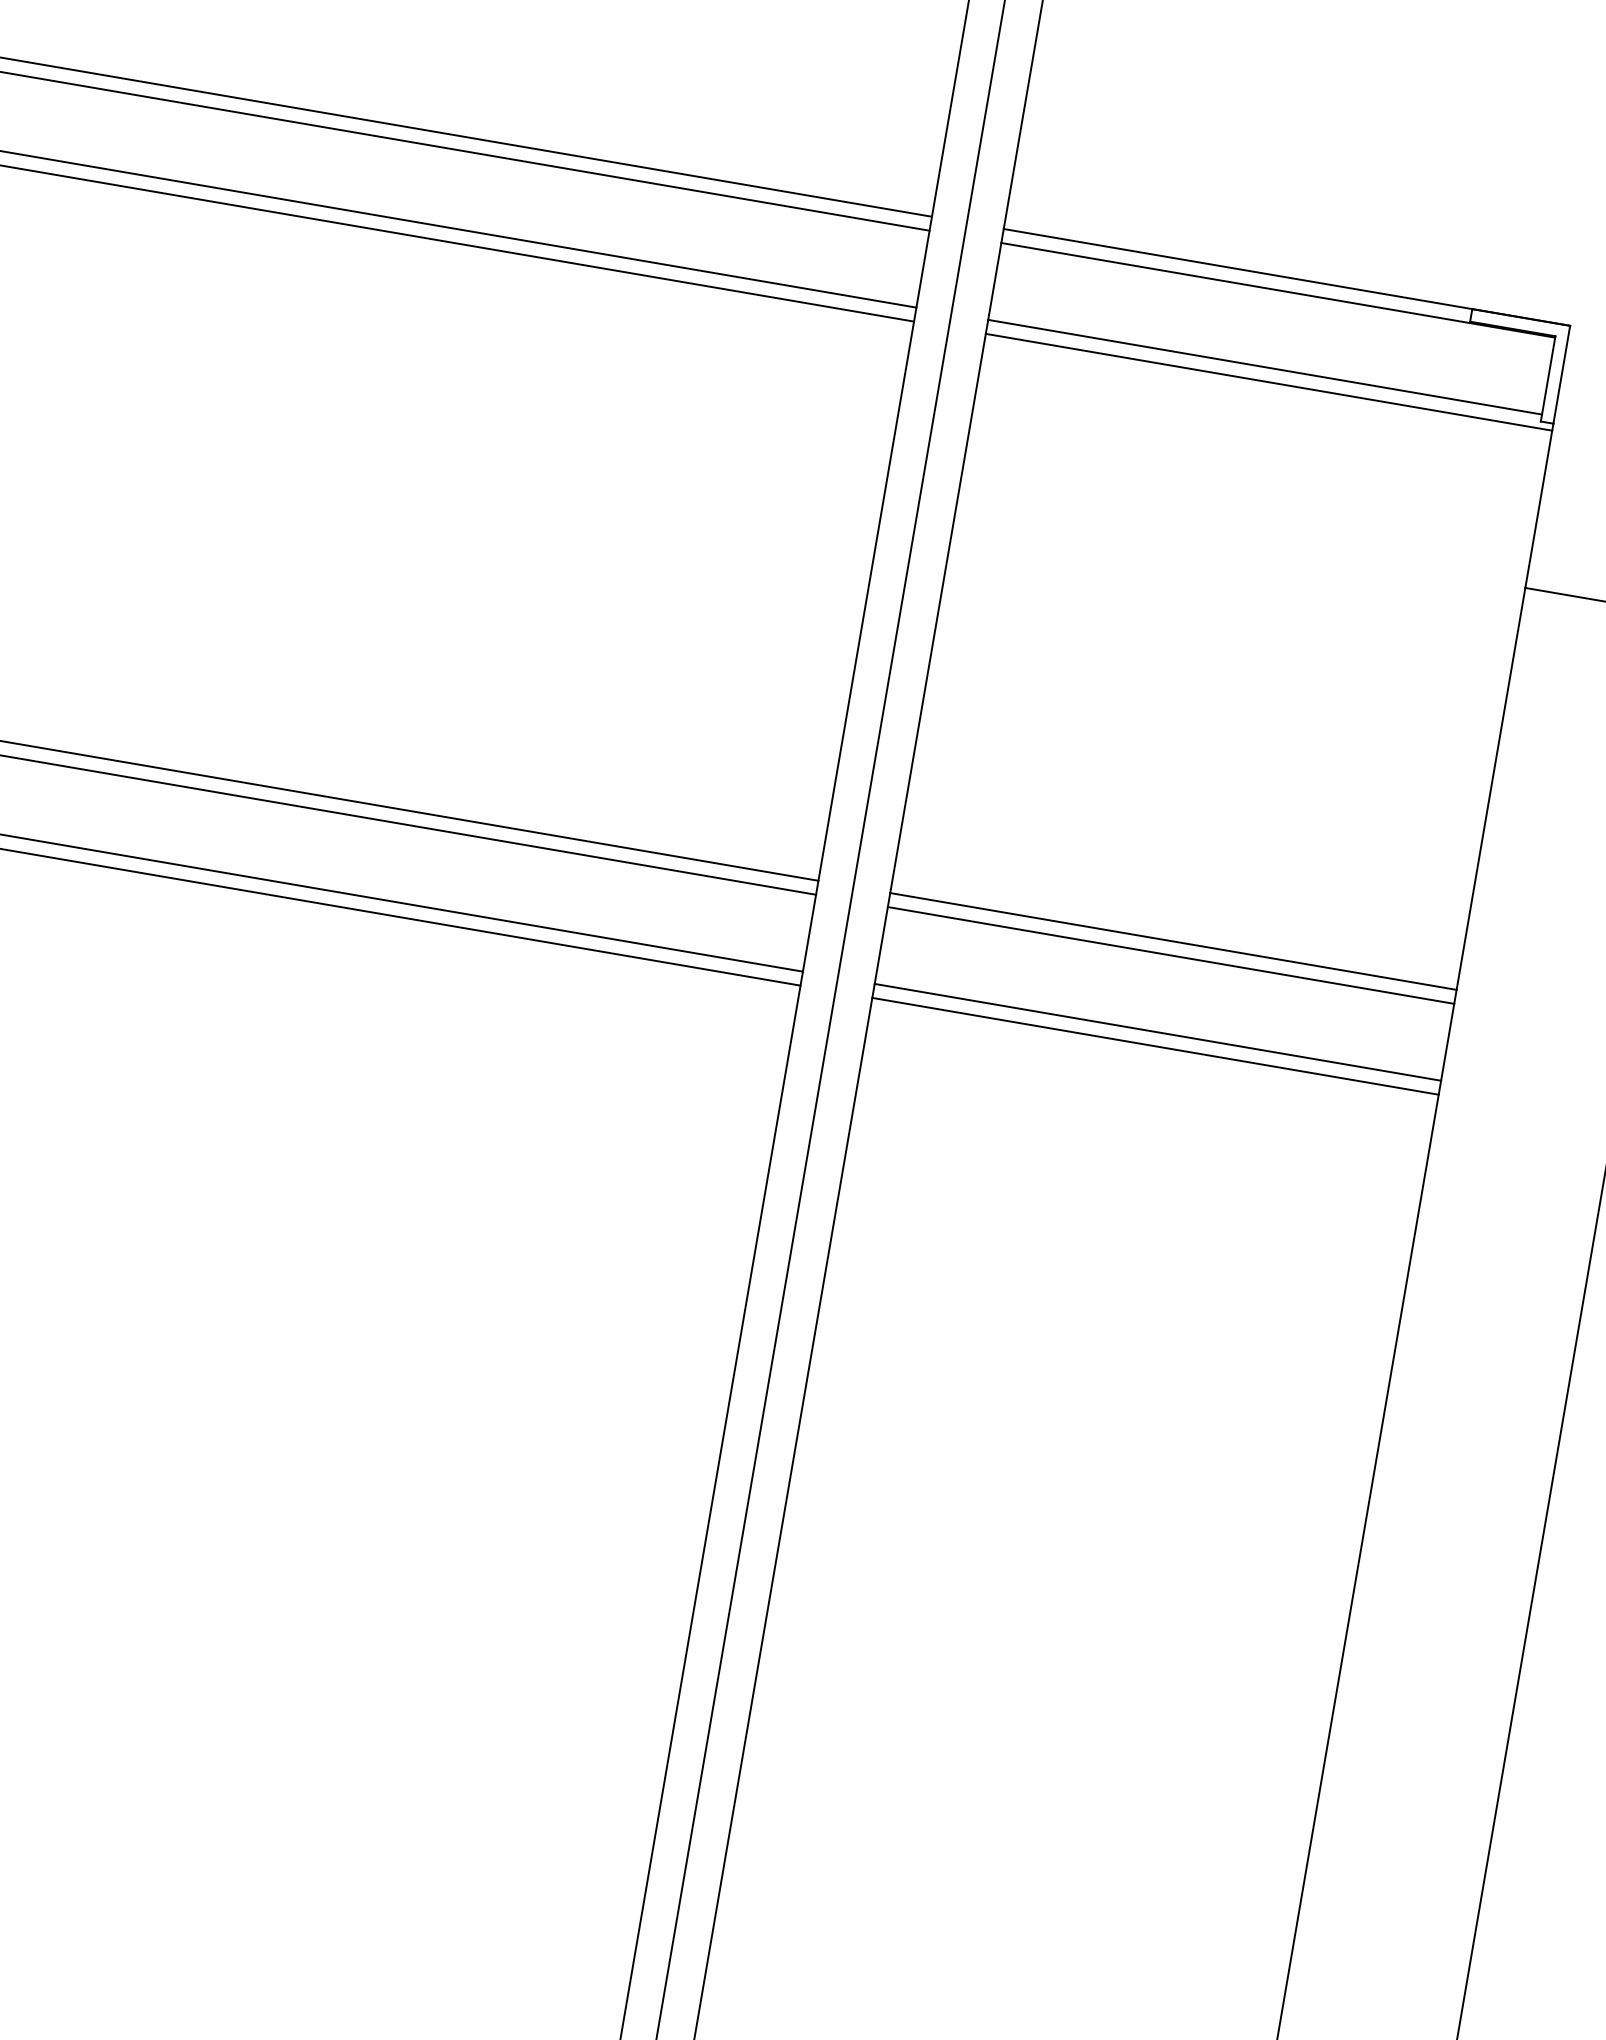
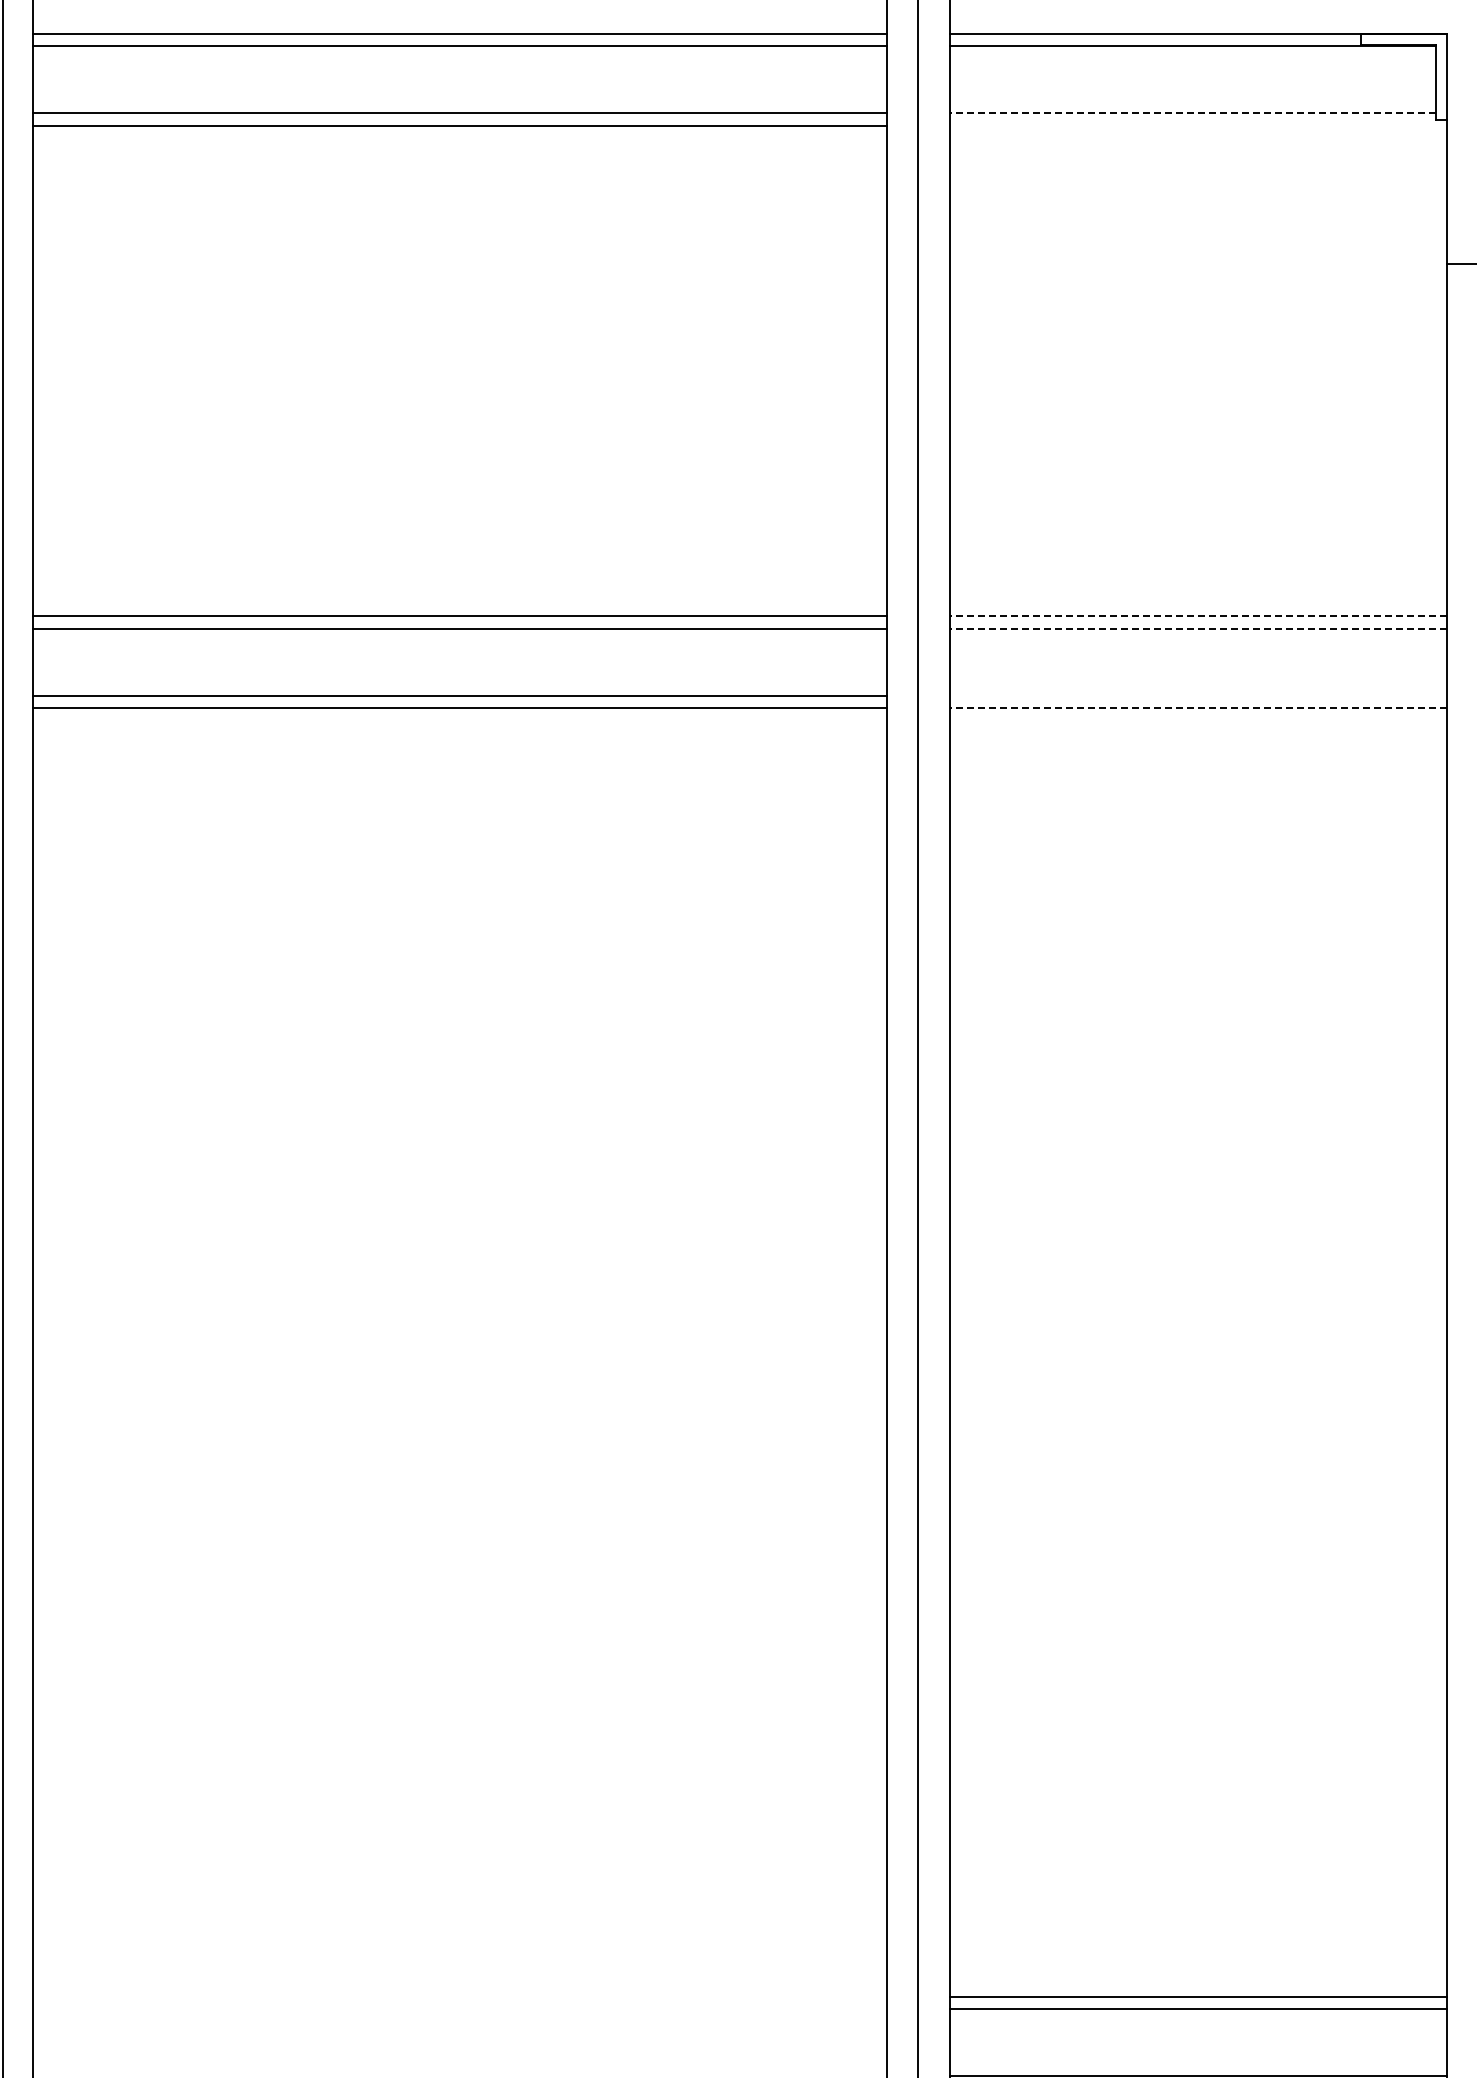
line: (1264, 367) -> (1192, 113), solid -> dashed
line: (1269, 382) -> (1198, 125), removed
line: (1173, 941) -> (1198, 616), solid -> dashed
line: (1171, 955) -> (1198, 628), solid -> dashed
line: (1157, 1032) -> (1198, 696), removed
line: (1155, 1046) -> (1198, 708), solid -> dashed

